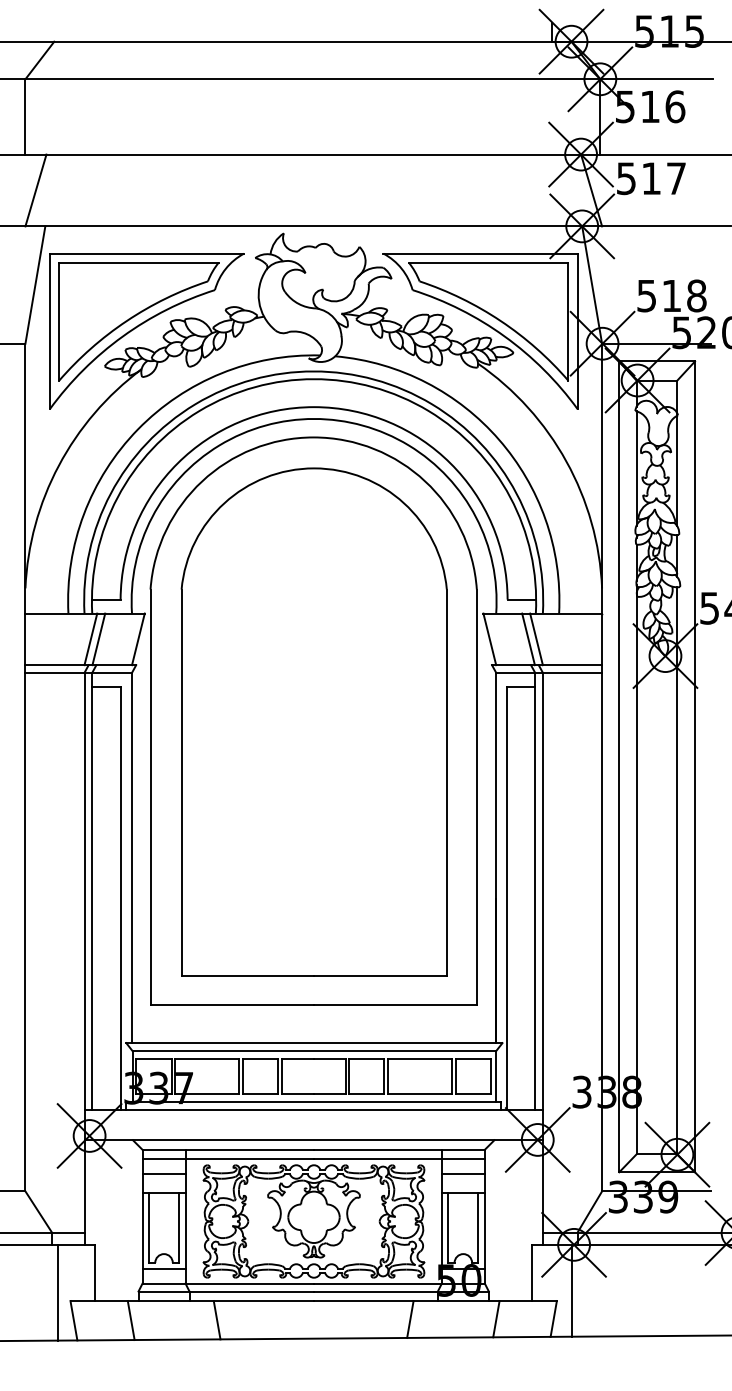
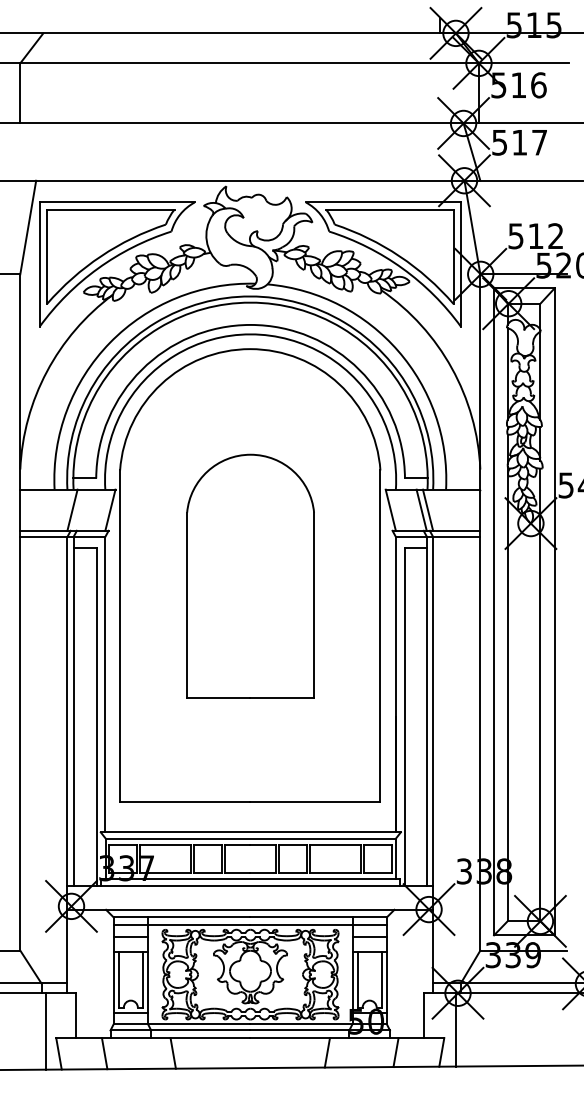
line: (35, 190) -> (28, 152), removed
text: (696, 295) -> (555, 235), 518 -> 512
line: (98, 639) -> (78, 510), removed
part: (313, 721) -> (250, 575), size x0.6

